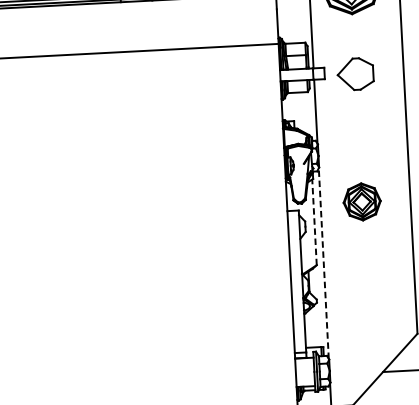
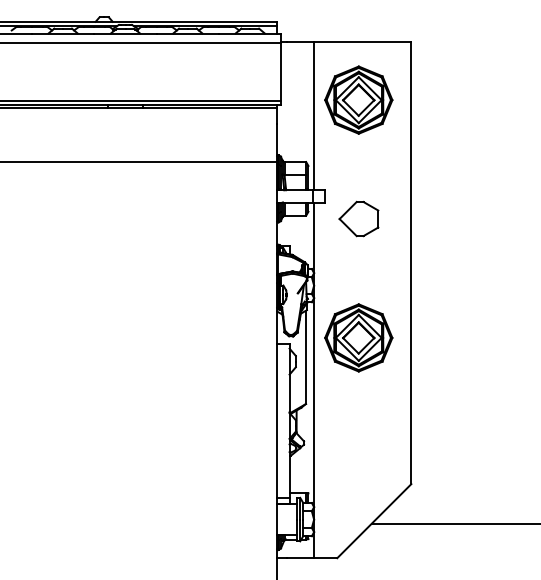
part: (355, 73) -> (358, 218), moved
part: (361, 201) -> (358, 337), size x1.67
line: (314, 222) -> (305, 357), dashed -> solid
line: (323, 263) -> (313, 402), dashed -> solid

